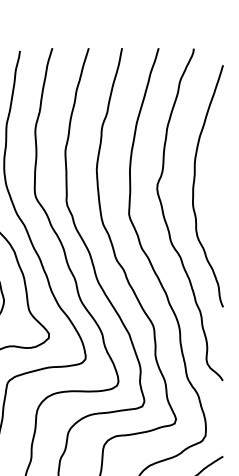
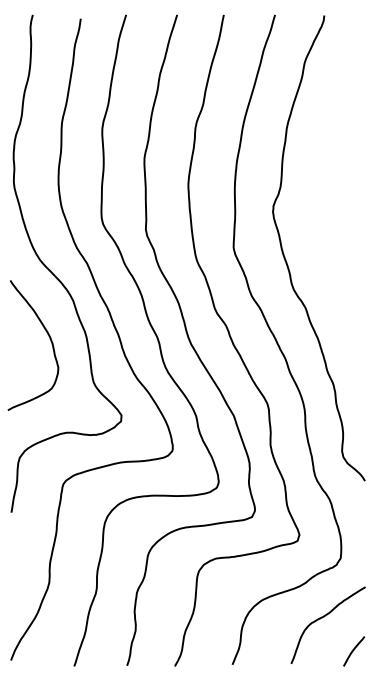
curve: (194, 183) -> (325, 204), removed

